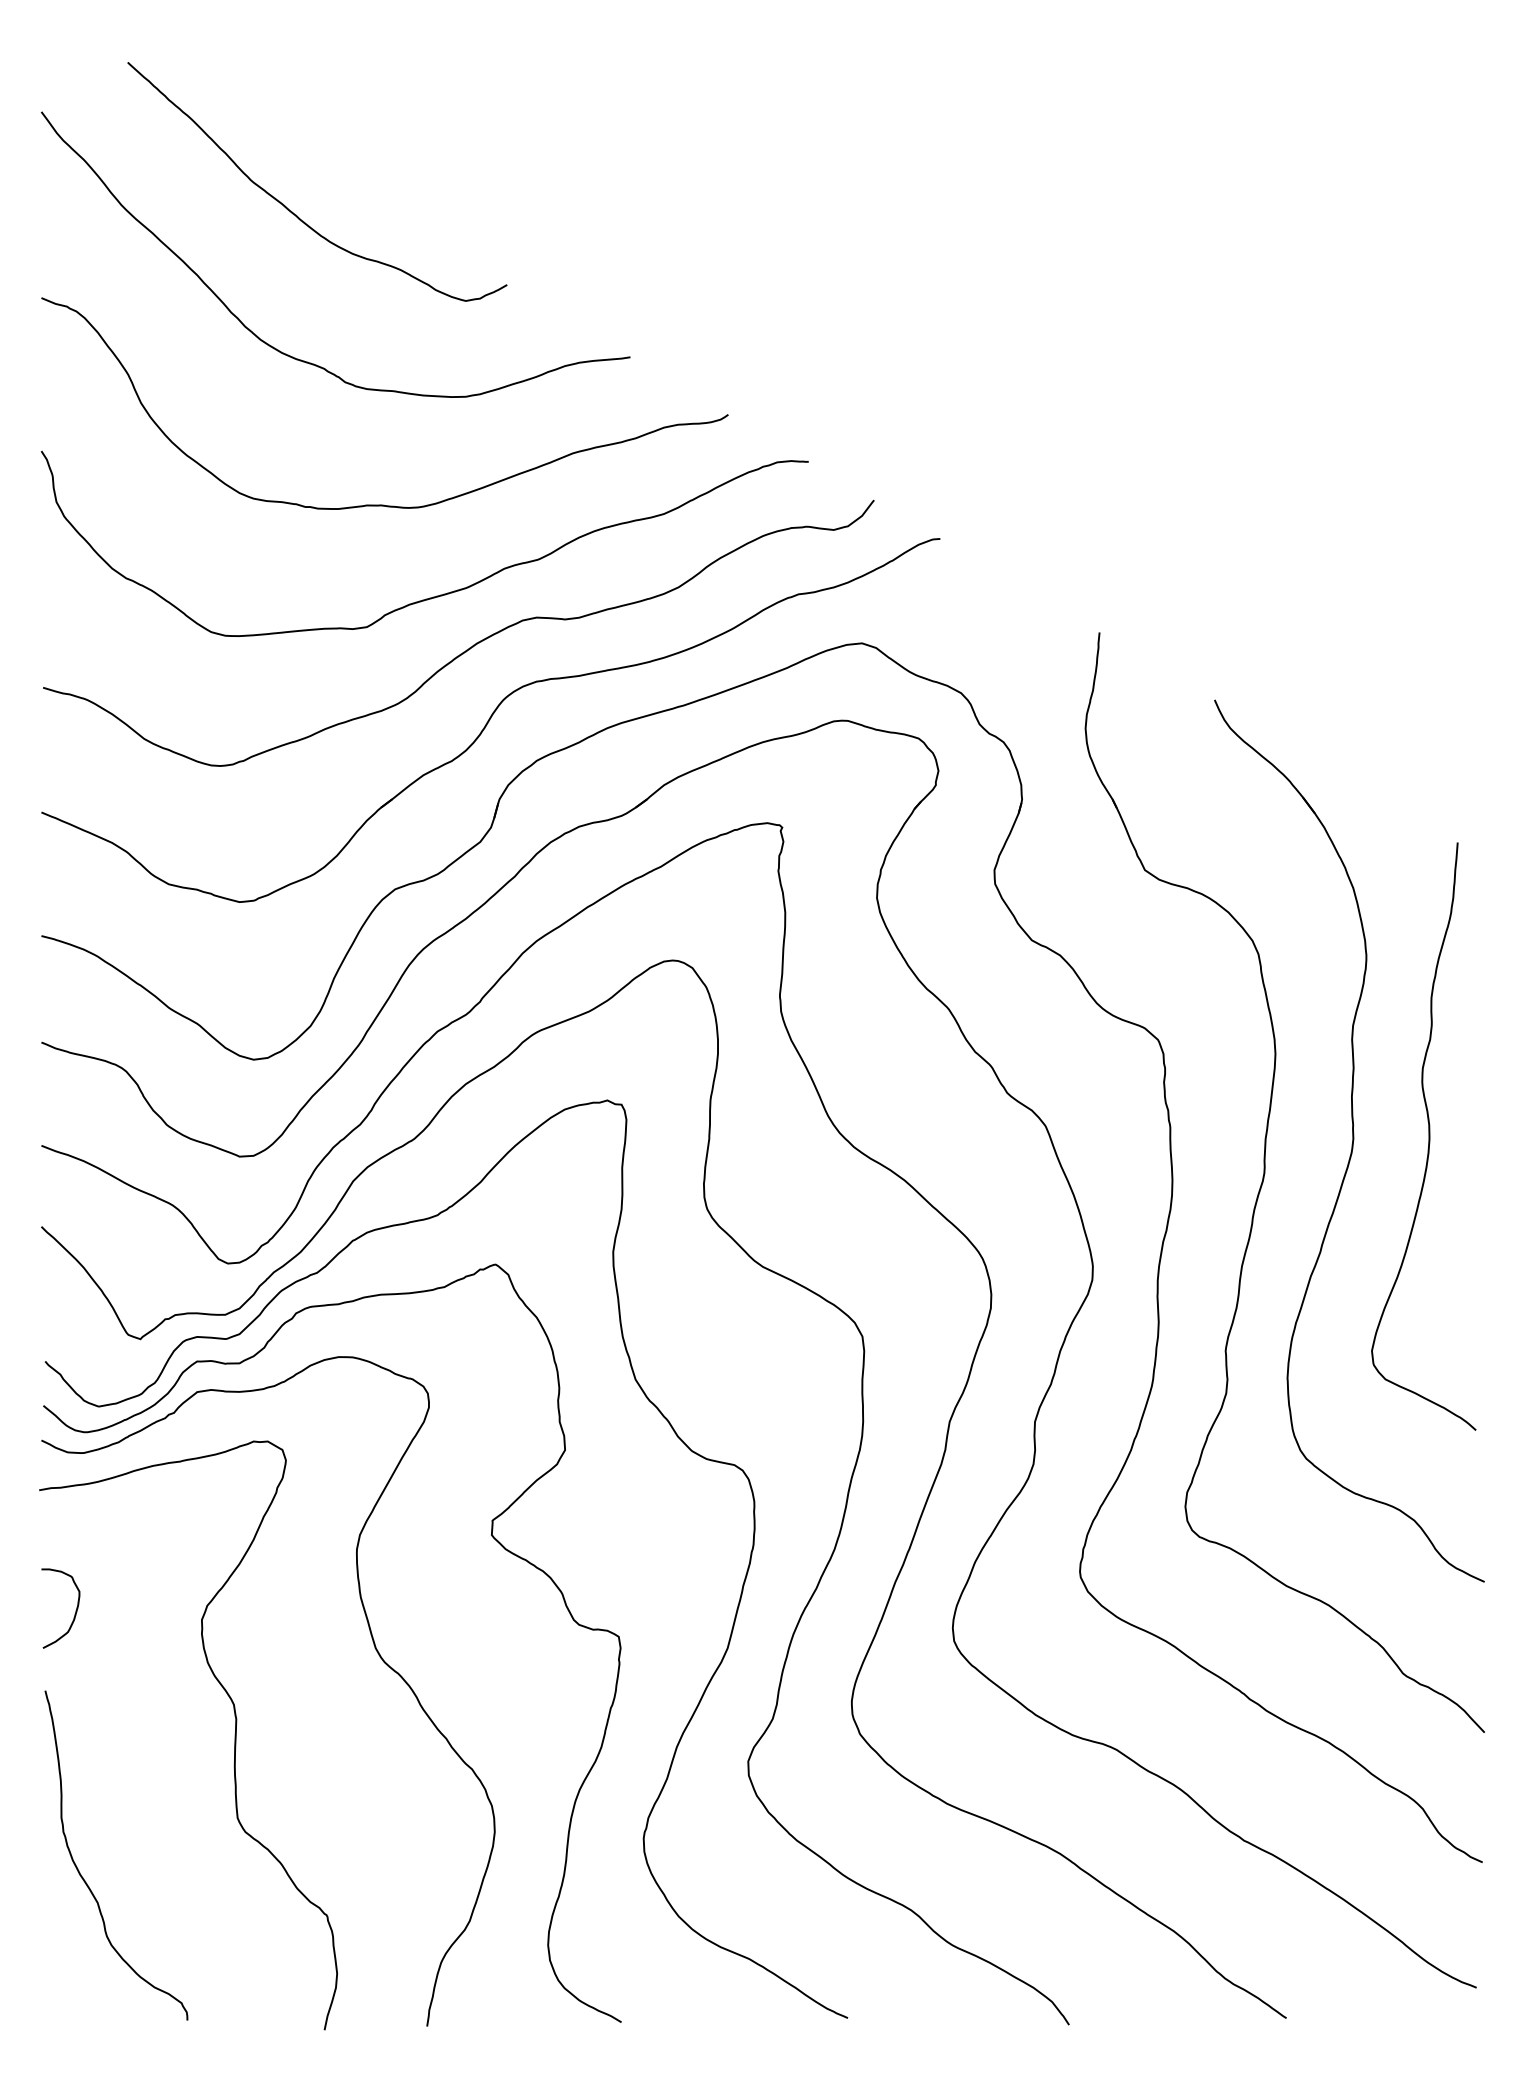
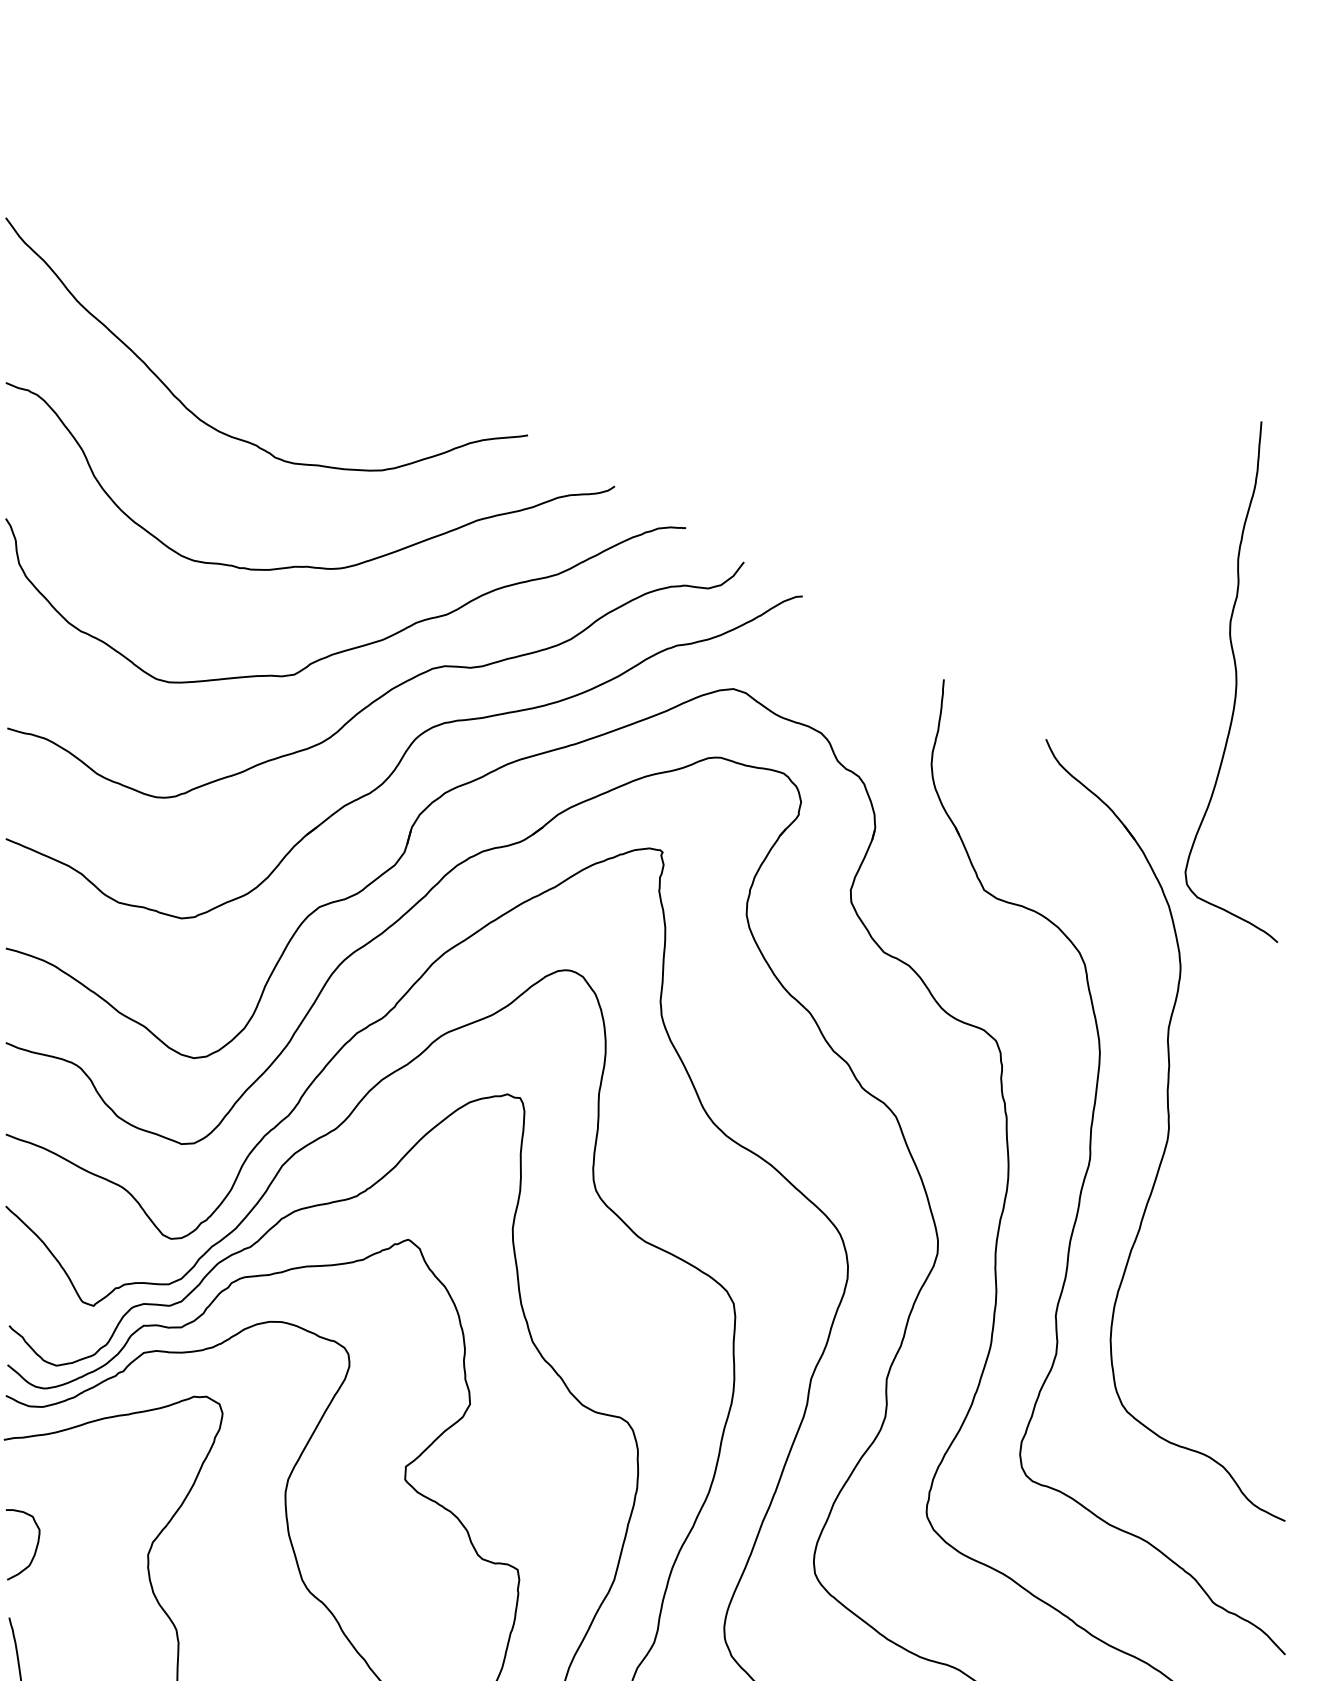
curve: (292, 211) -> (228, 306), removed
curve: (1428, 1136) -> (1235, 682), moved

